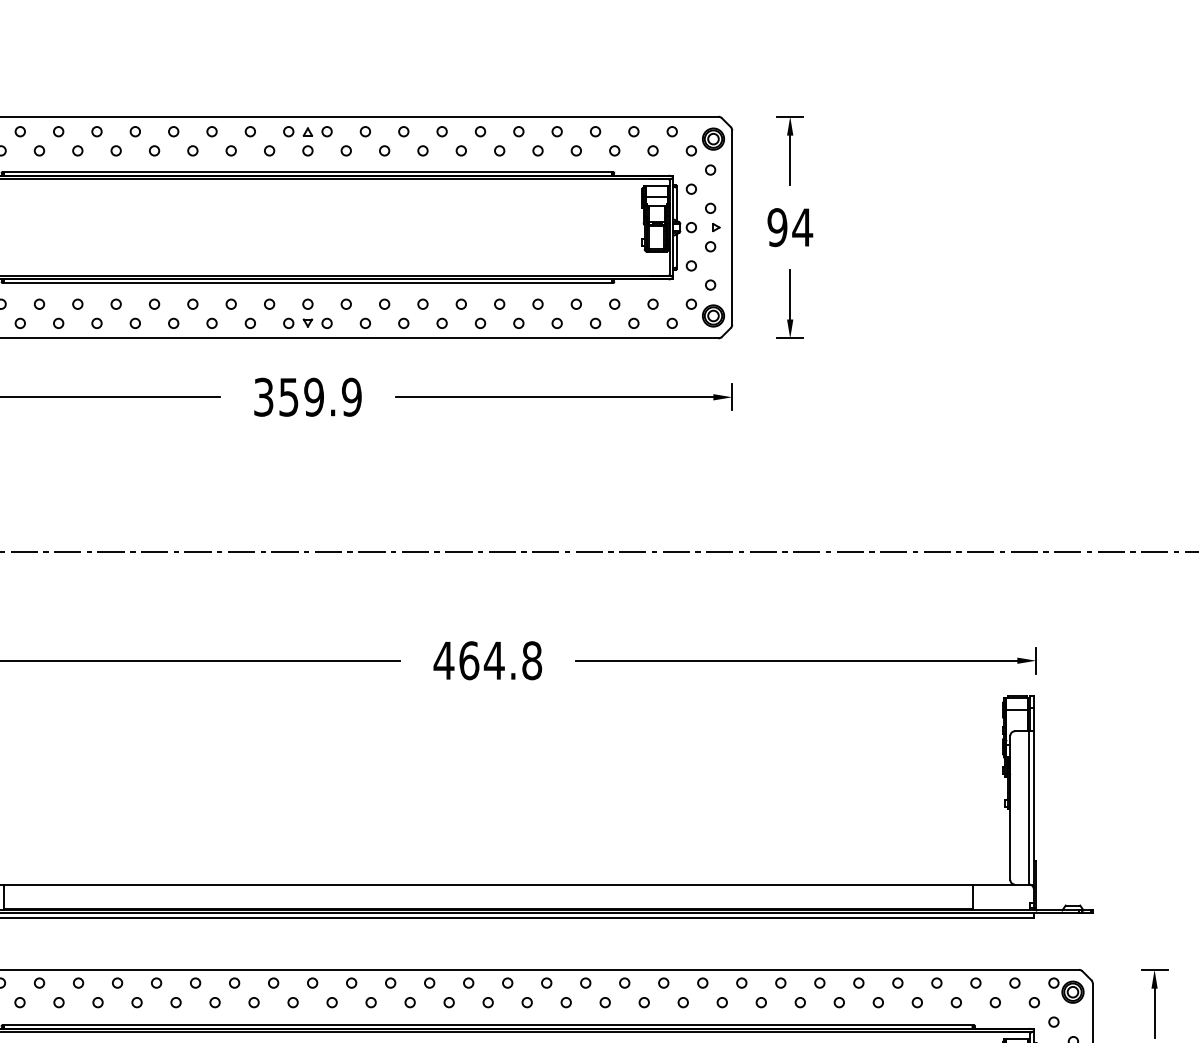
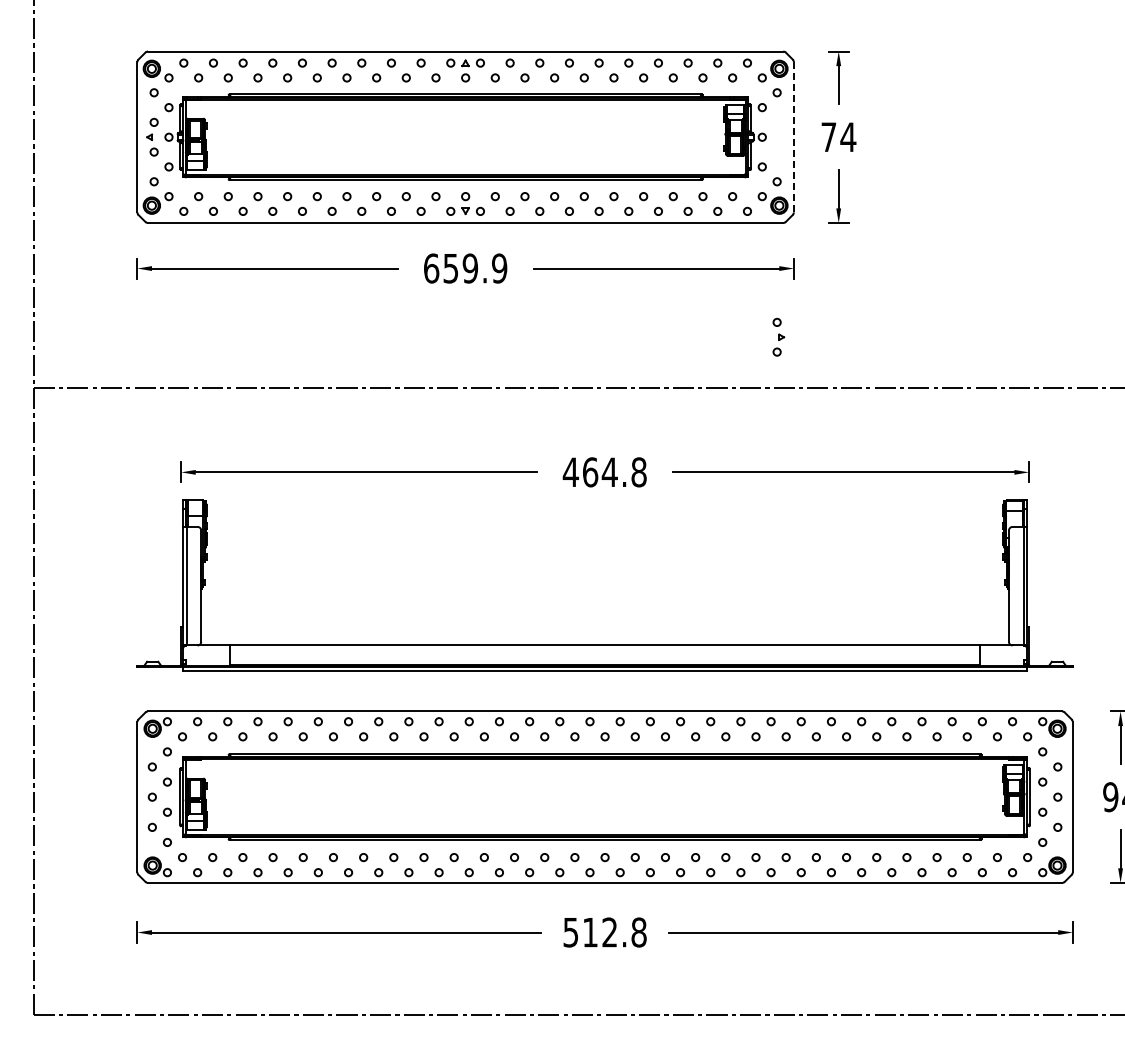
part: (712, 226) -> (778, 336), moved
line: (731, 226) -> (793, 136), solid -> dashed
text: (776, 227) -> (828, 137), 94 -> 74
text: (263, 397) -> (431, 268), 359.9 -> 659.9

